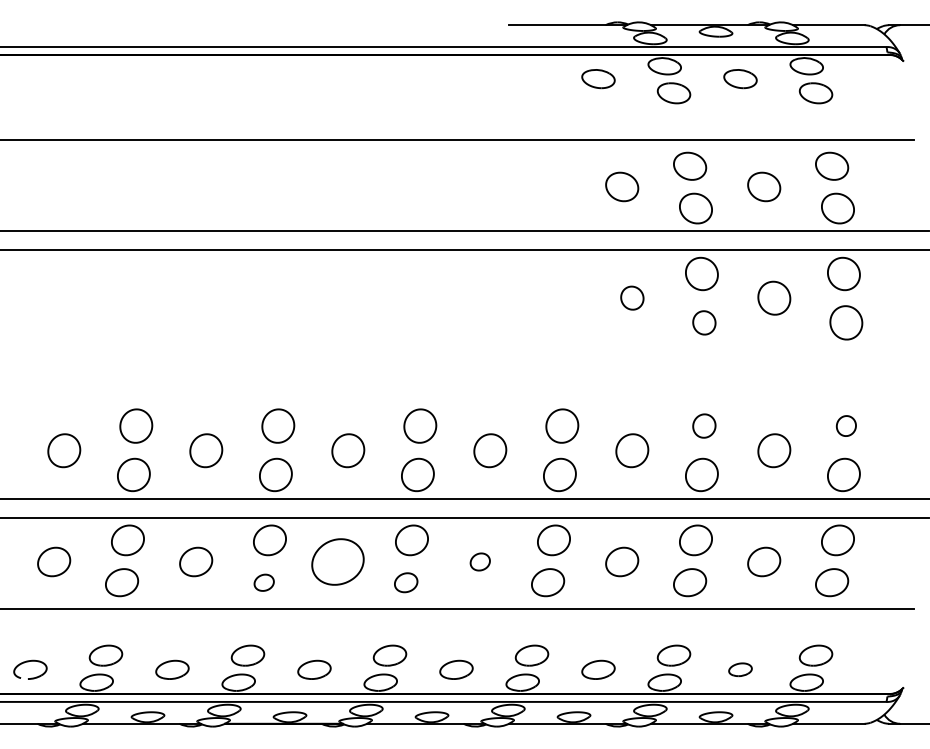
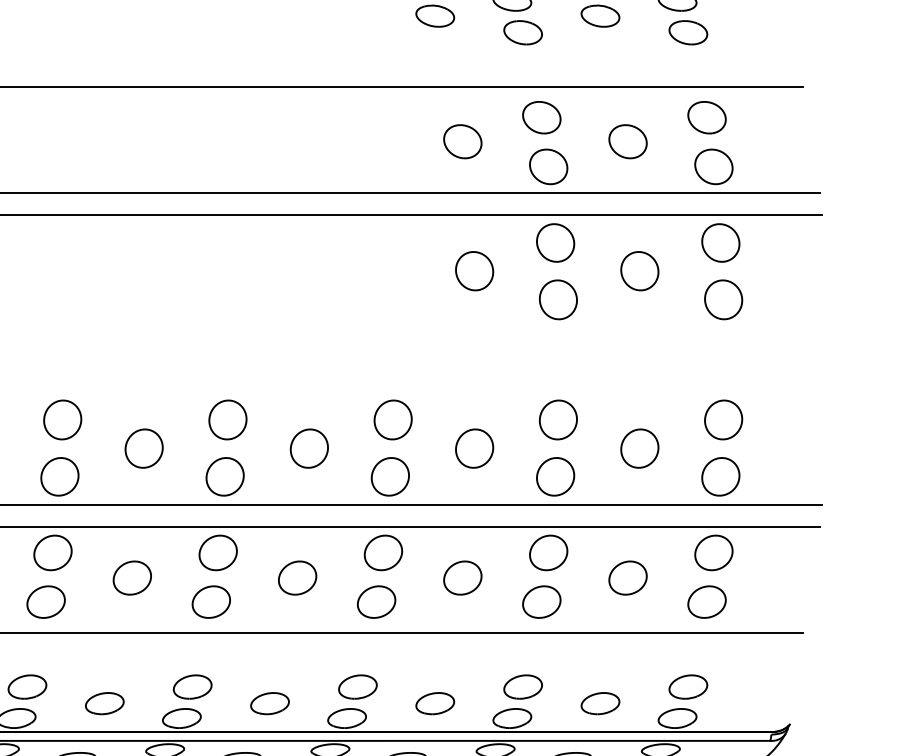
part: (632, 297) -> (474, 270), size x1.43
part: (704, 322) -> (558, 299), size x1.43
part: (704, 425) -> (558, 419), size x1.43
part: (846, 425) -> (723, 419), size x1.67
part: (338, 561) -> (132, 577), size x0.62
part: (480, 561) -> (297, 577), size x1.67
part: (264, 582) -> (46, 601), size x1.67
part: (406, 582) -> (211, 601), size x1.43
part: (740, 669) -> (600, 703), size x1.43

